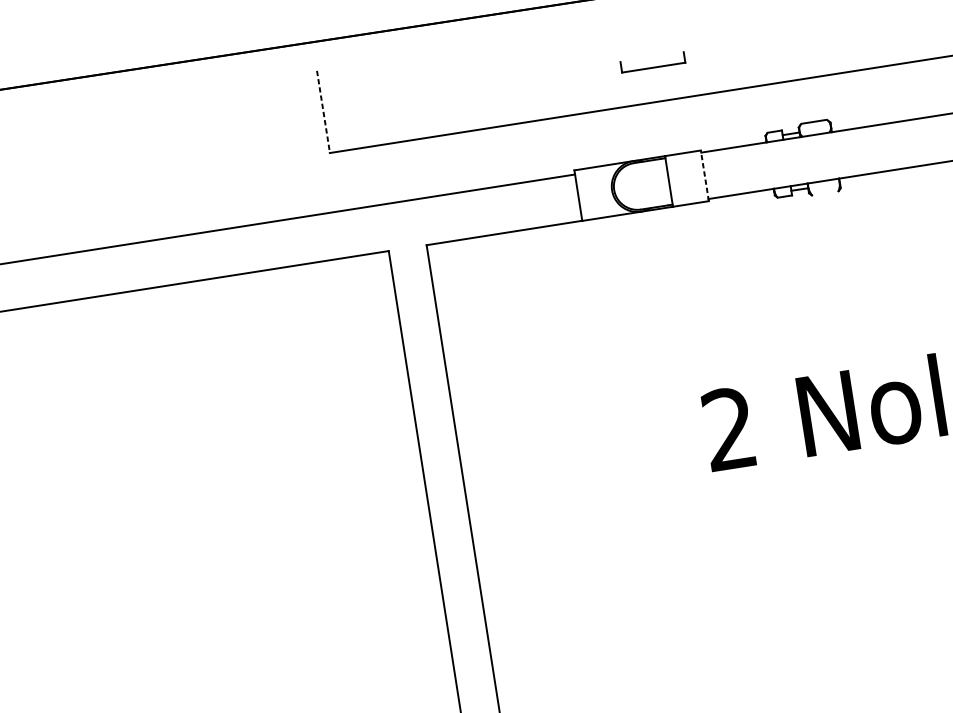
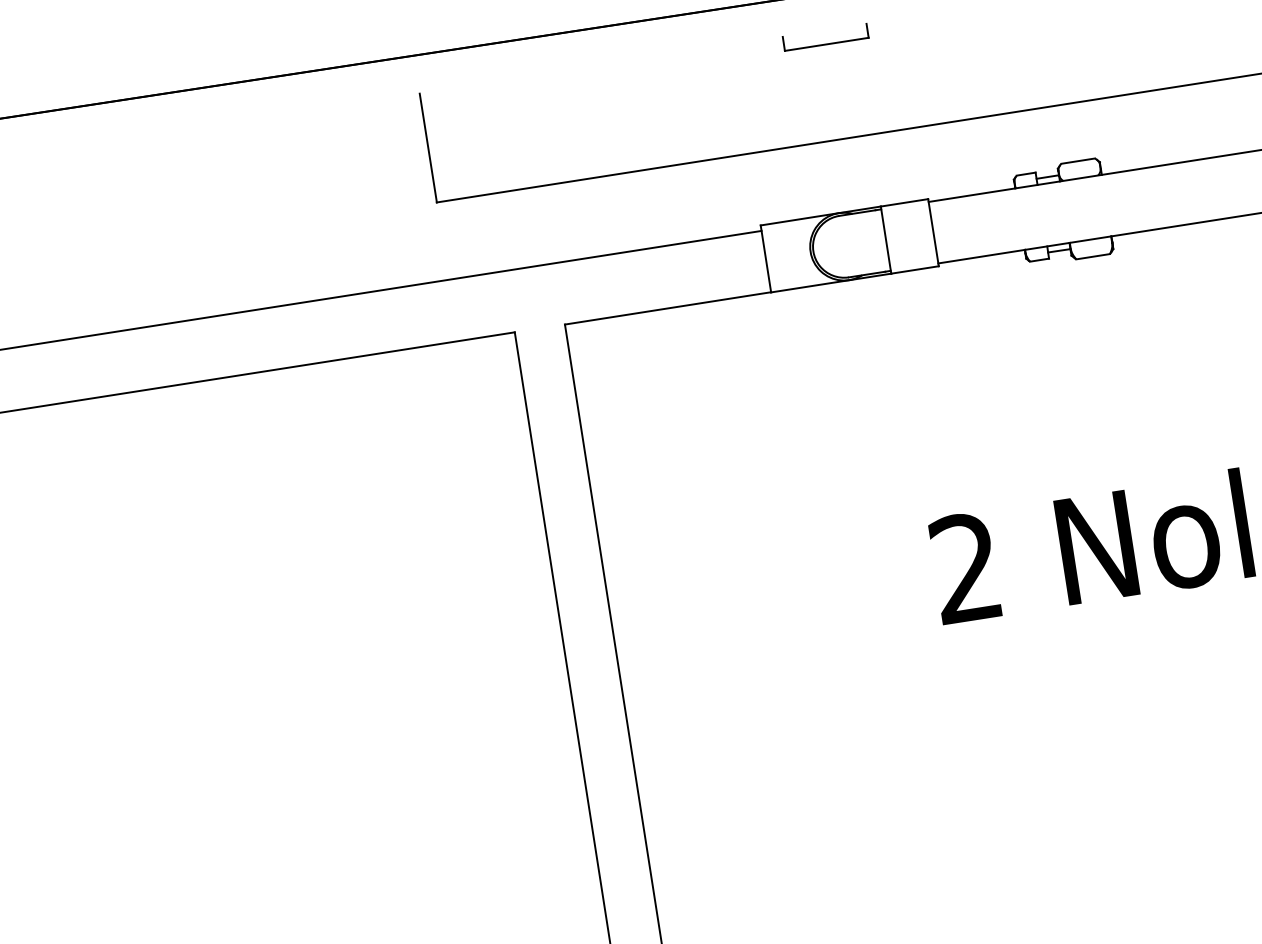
part: (652, 62) -> (825, 37), moved
line: (323, 112) -> (428, 148), dashed -> solid
line: (704, 175) -> (933, 232), dashed -> solid
line: (824, 193) -> (1092, 256), added

